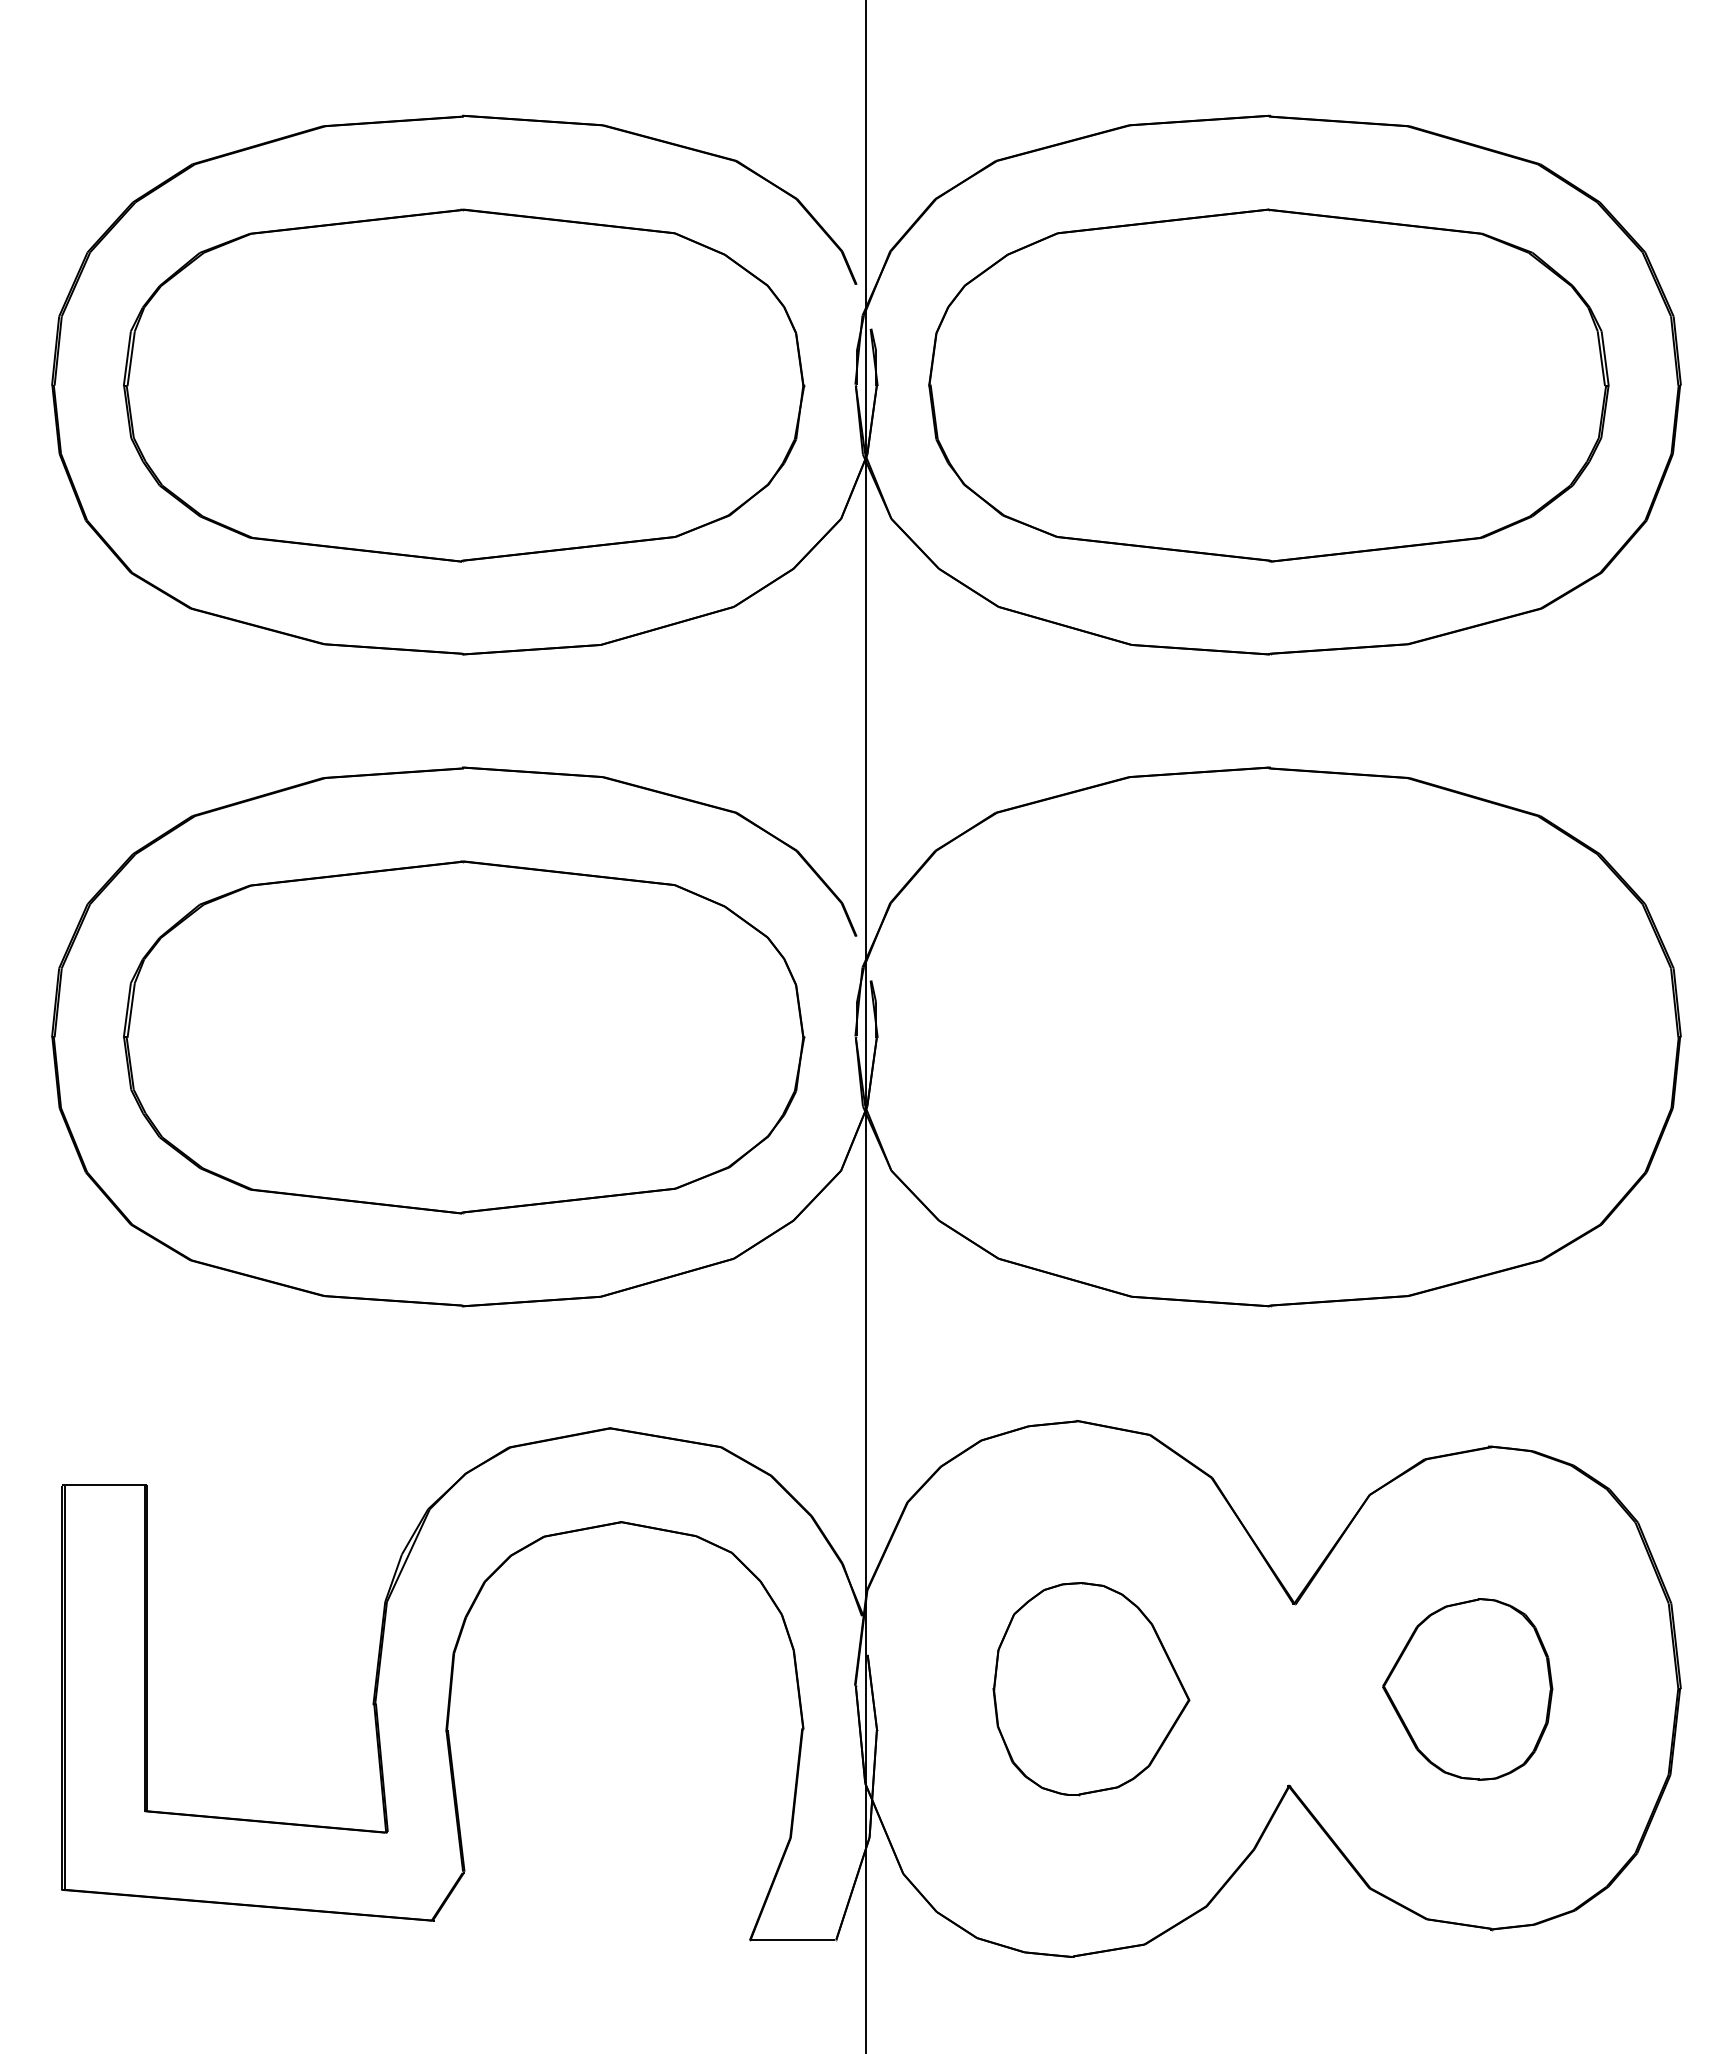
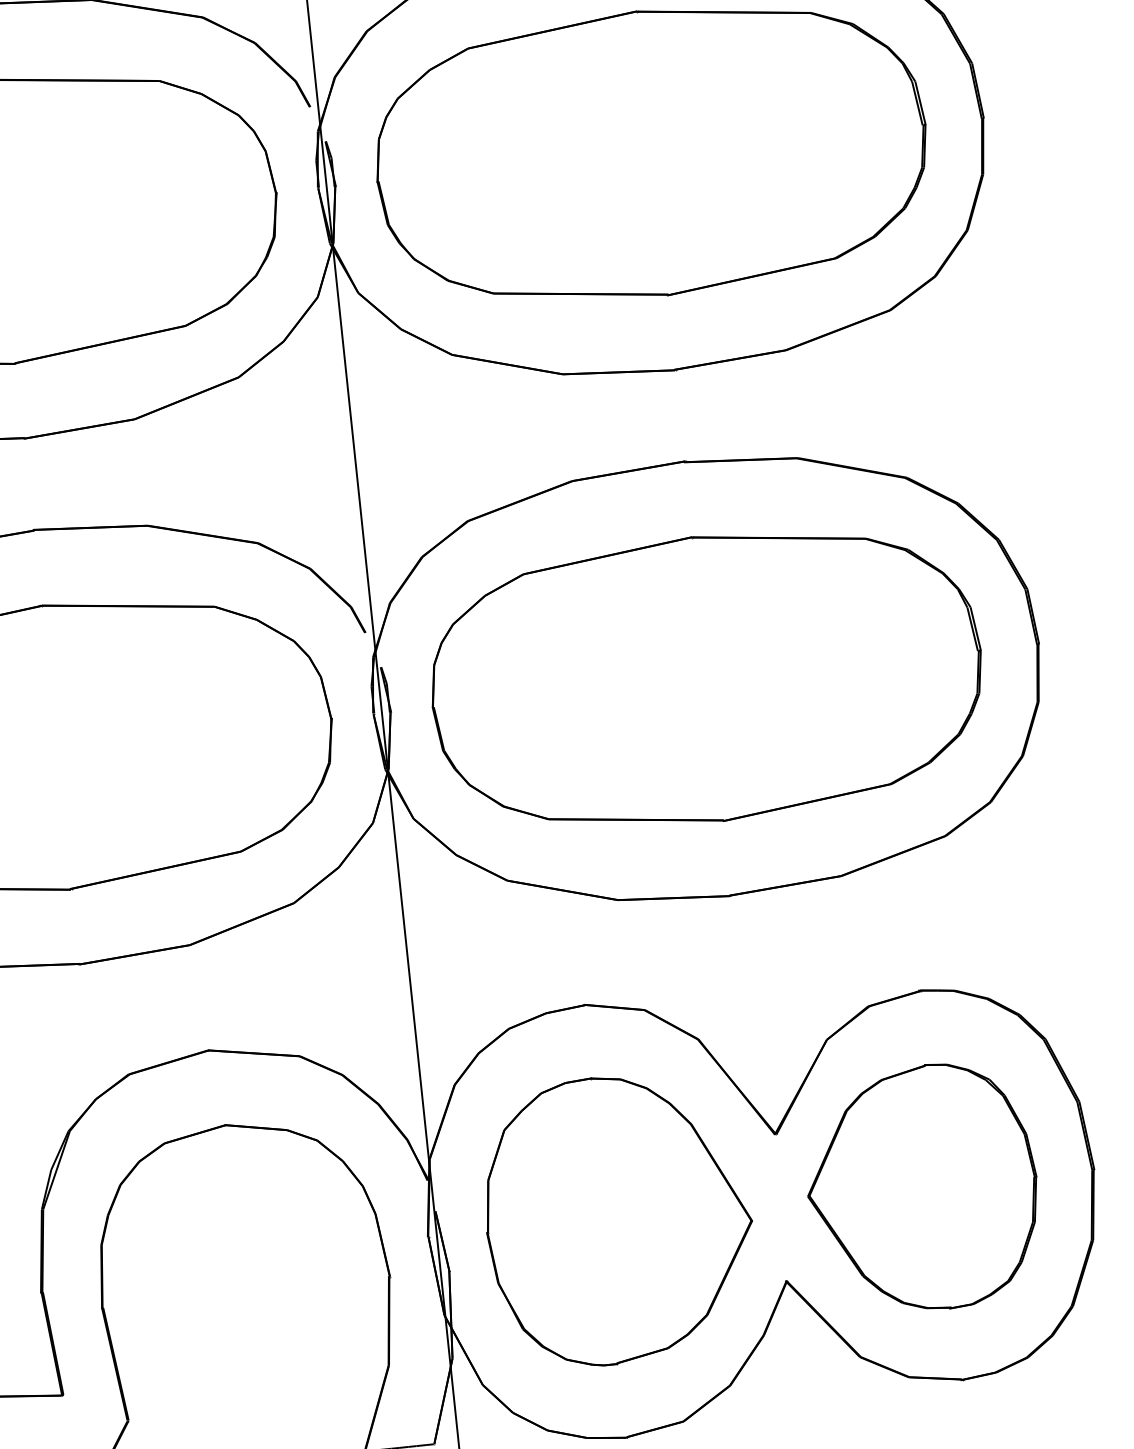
part: (1268, 1037) -> (706, 679), added
part: (1091, 1689) -> (618, 1220), size x1.67
part: (1467, 1689) -> (922, 1188), size x1.67

